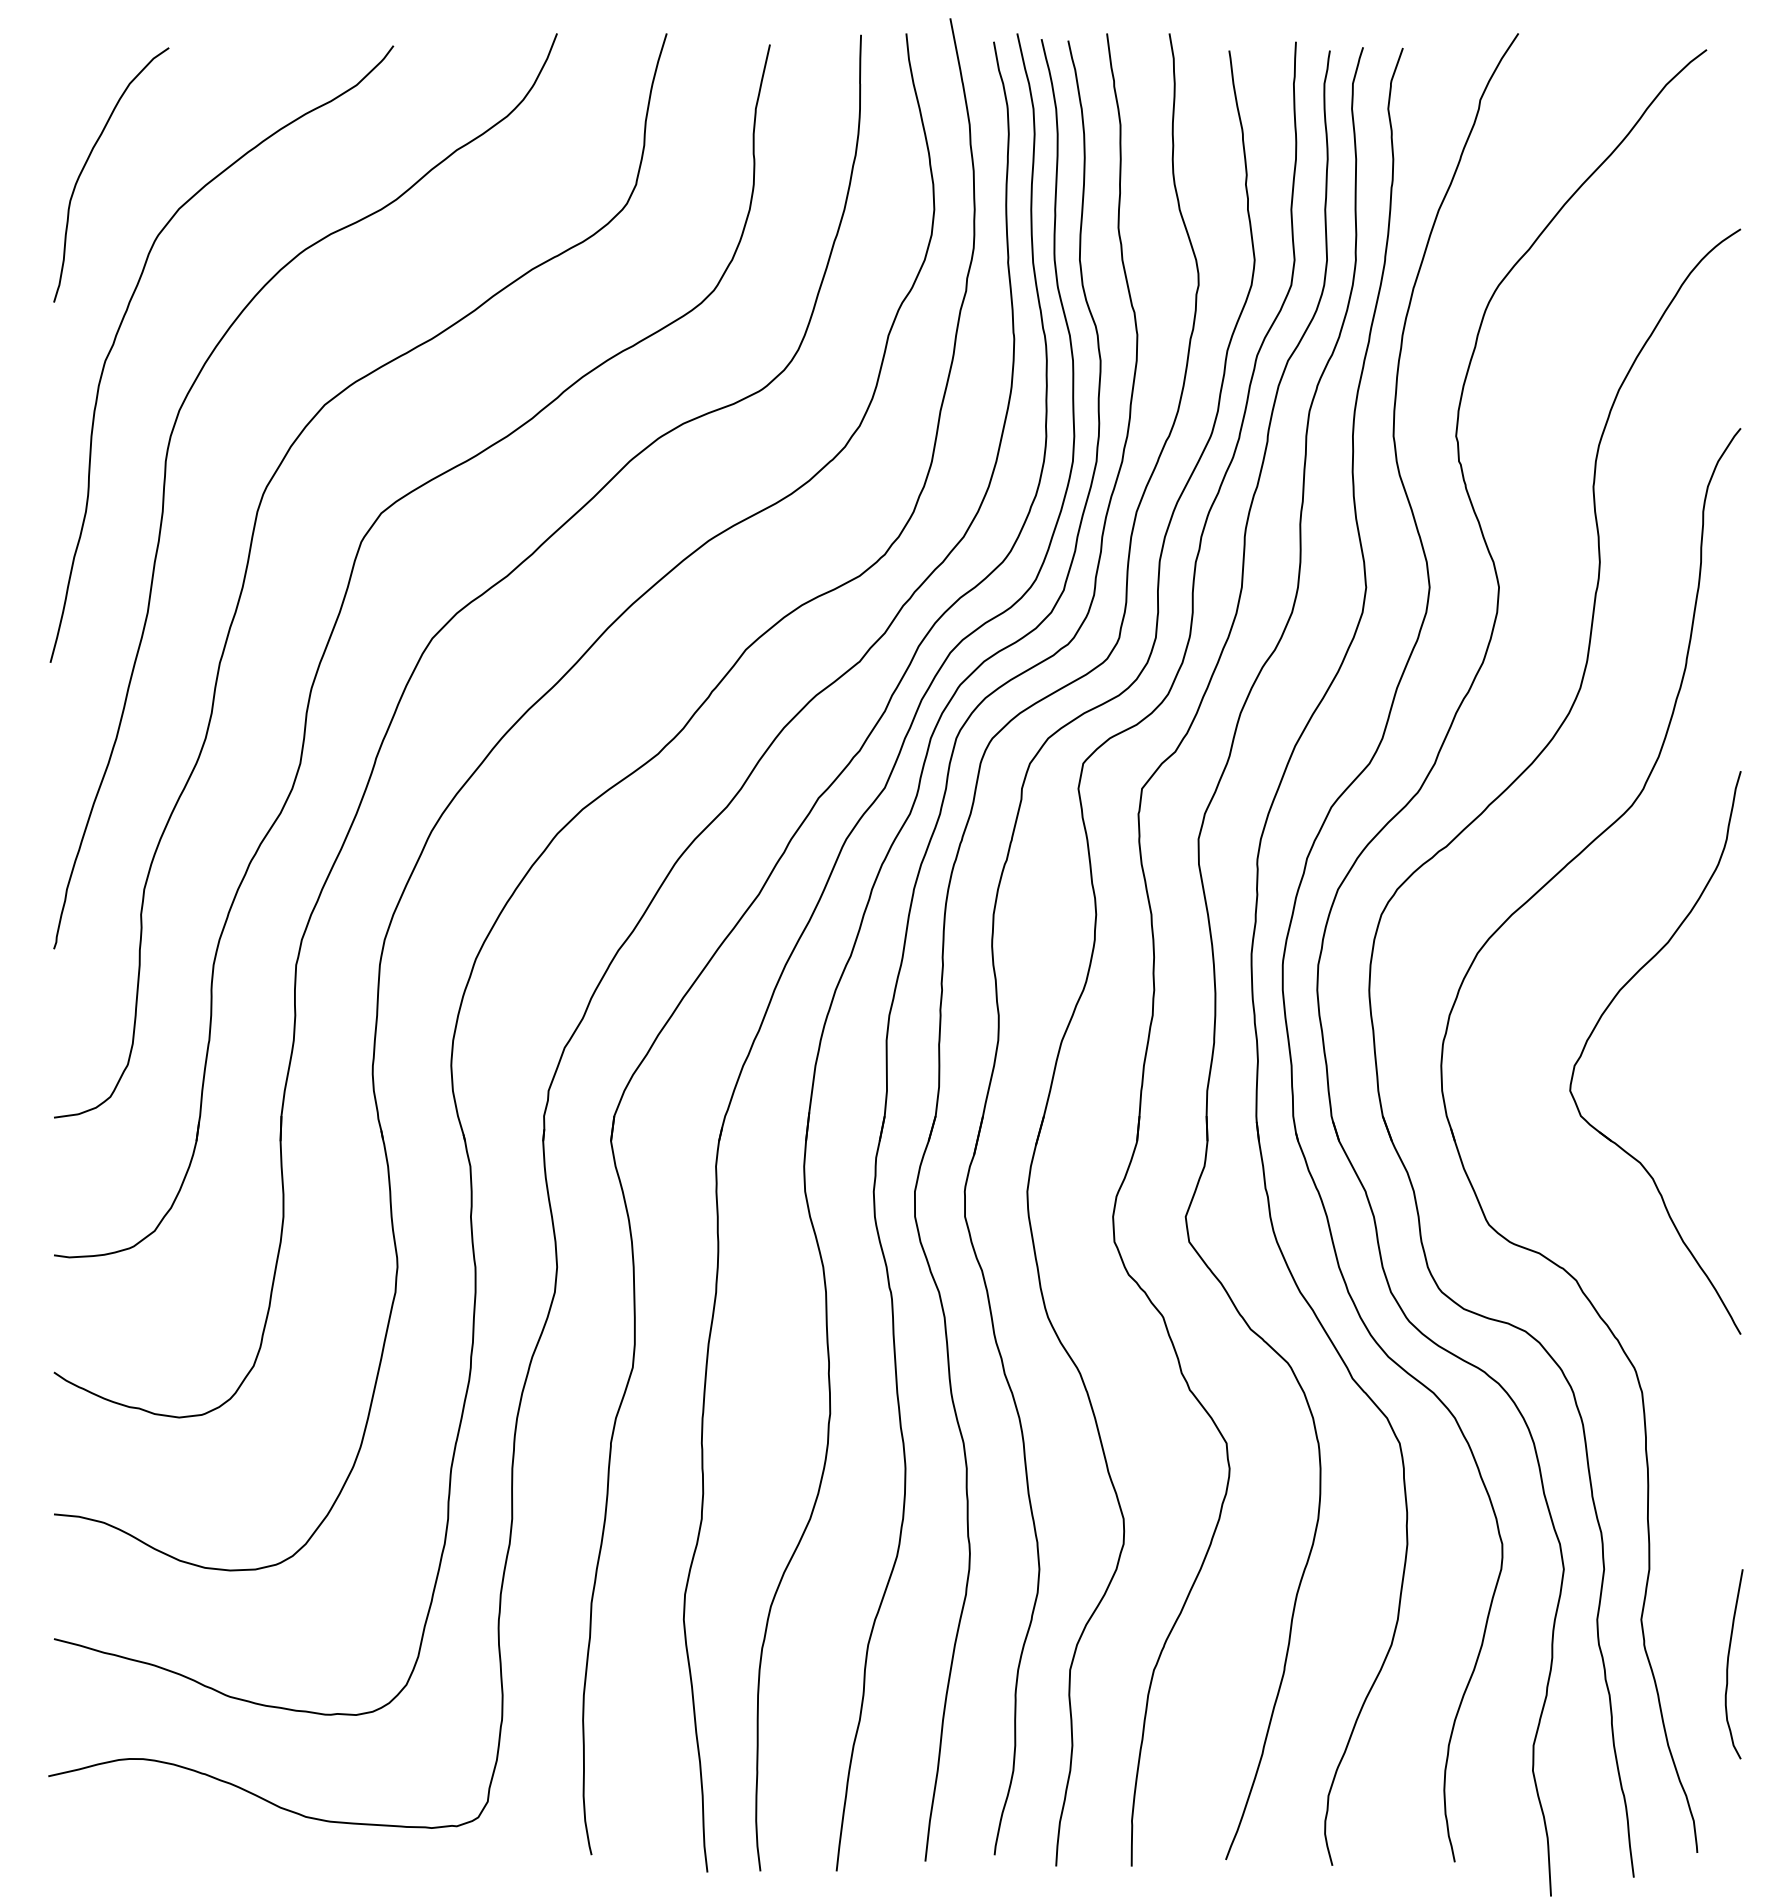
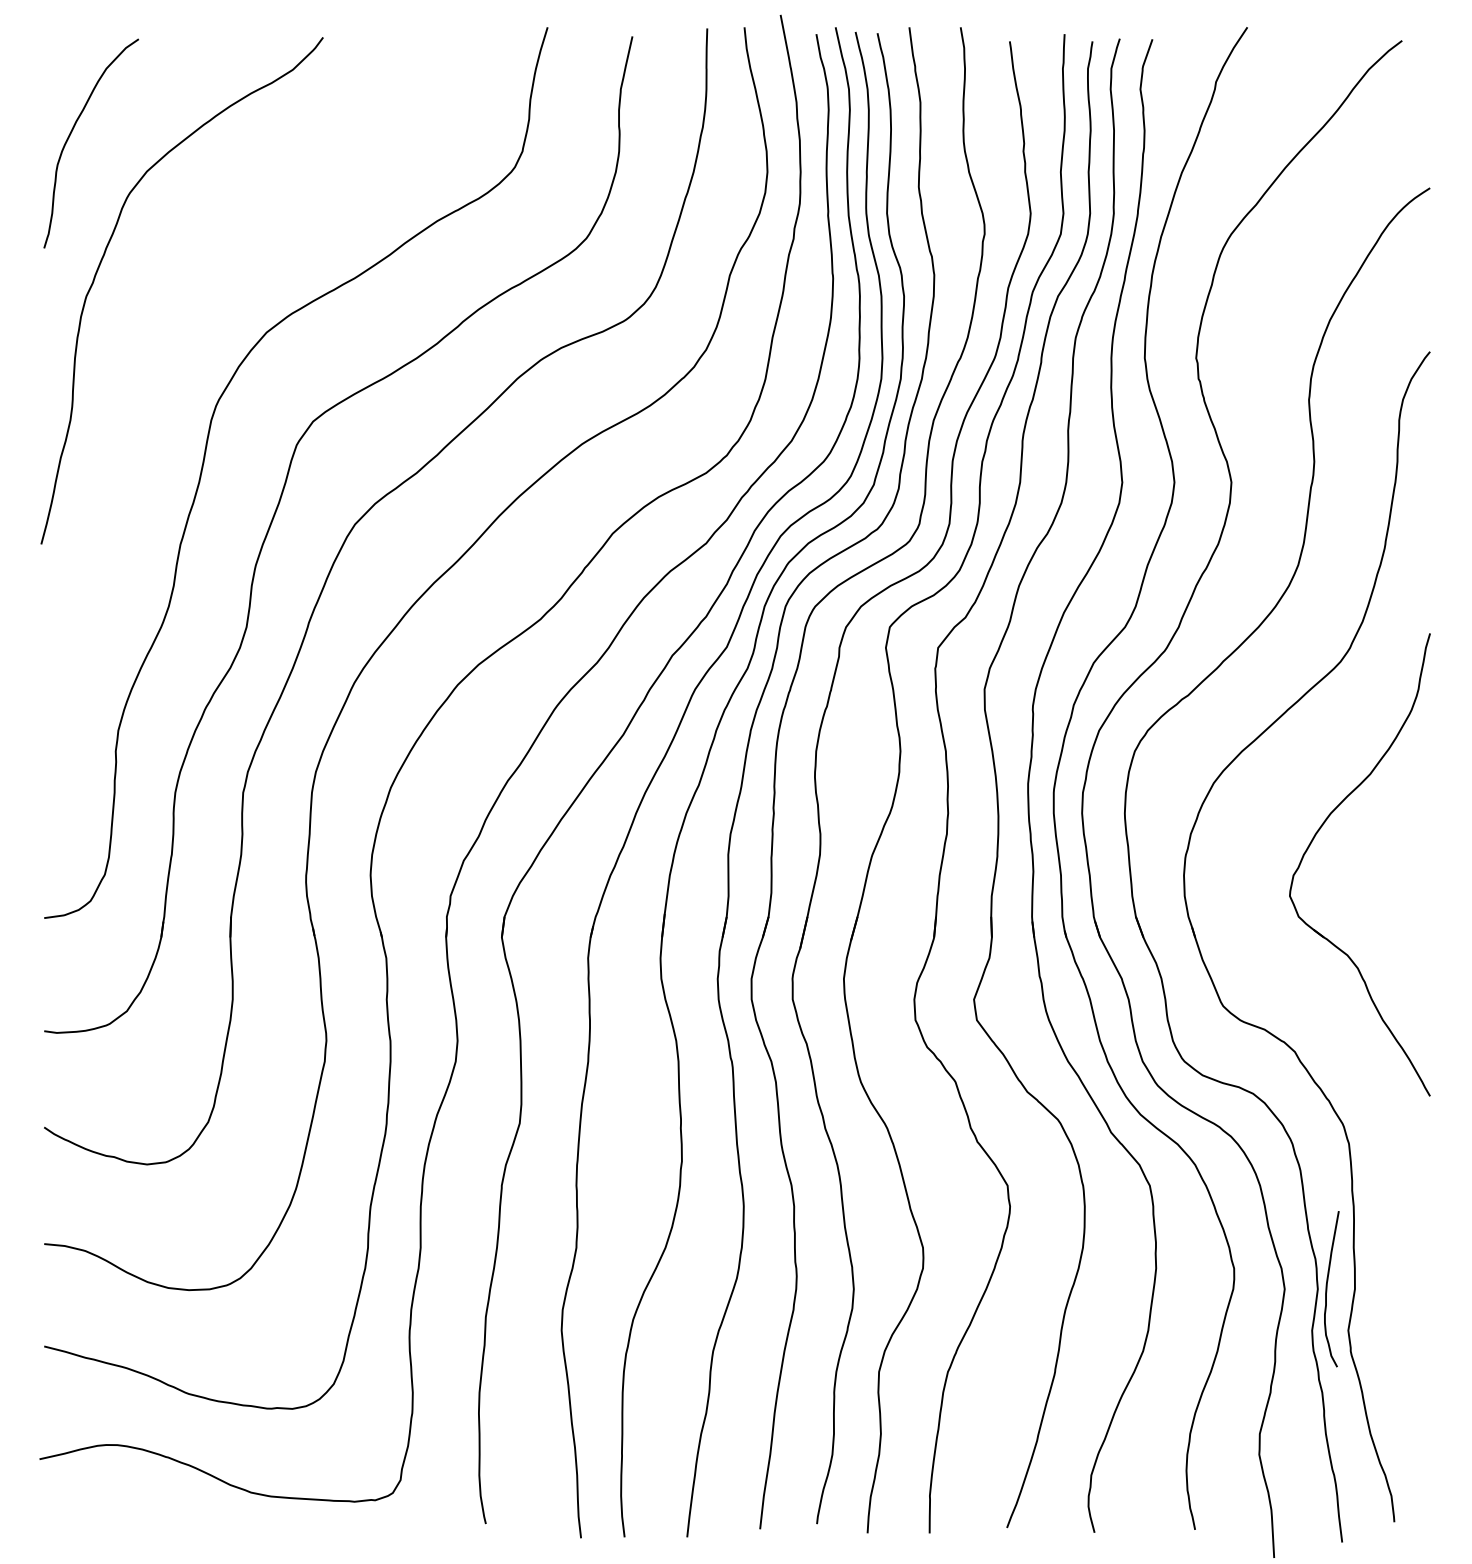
curve: (165, 486) -> (135, 399), removed
curve: (1728, 1664) -> (1327, 1289), moved

